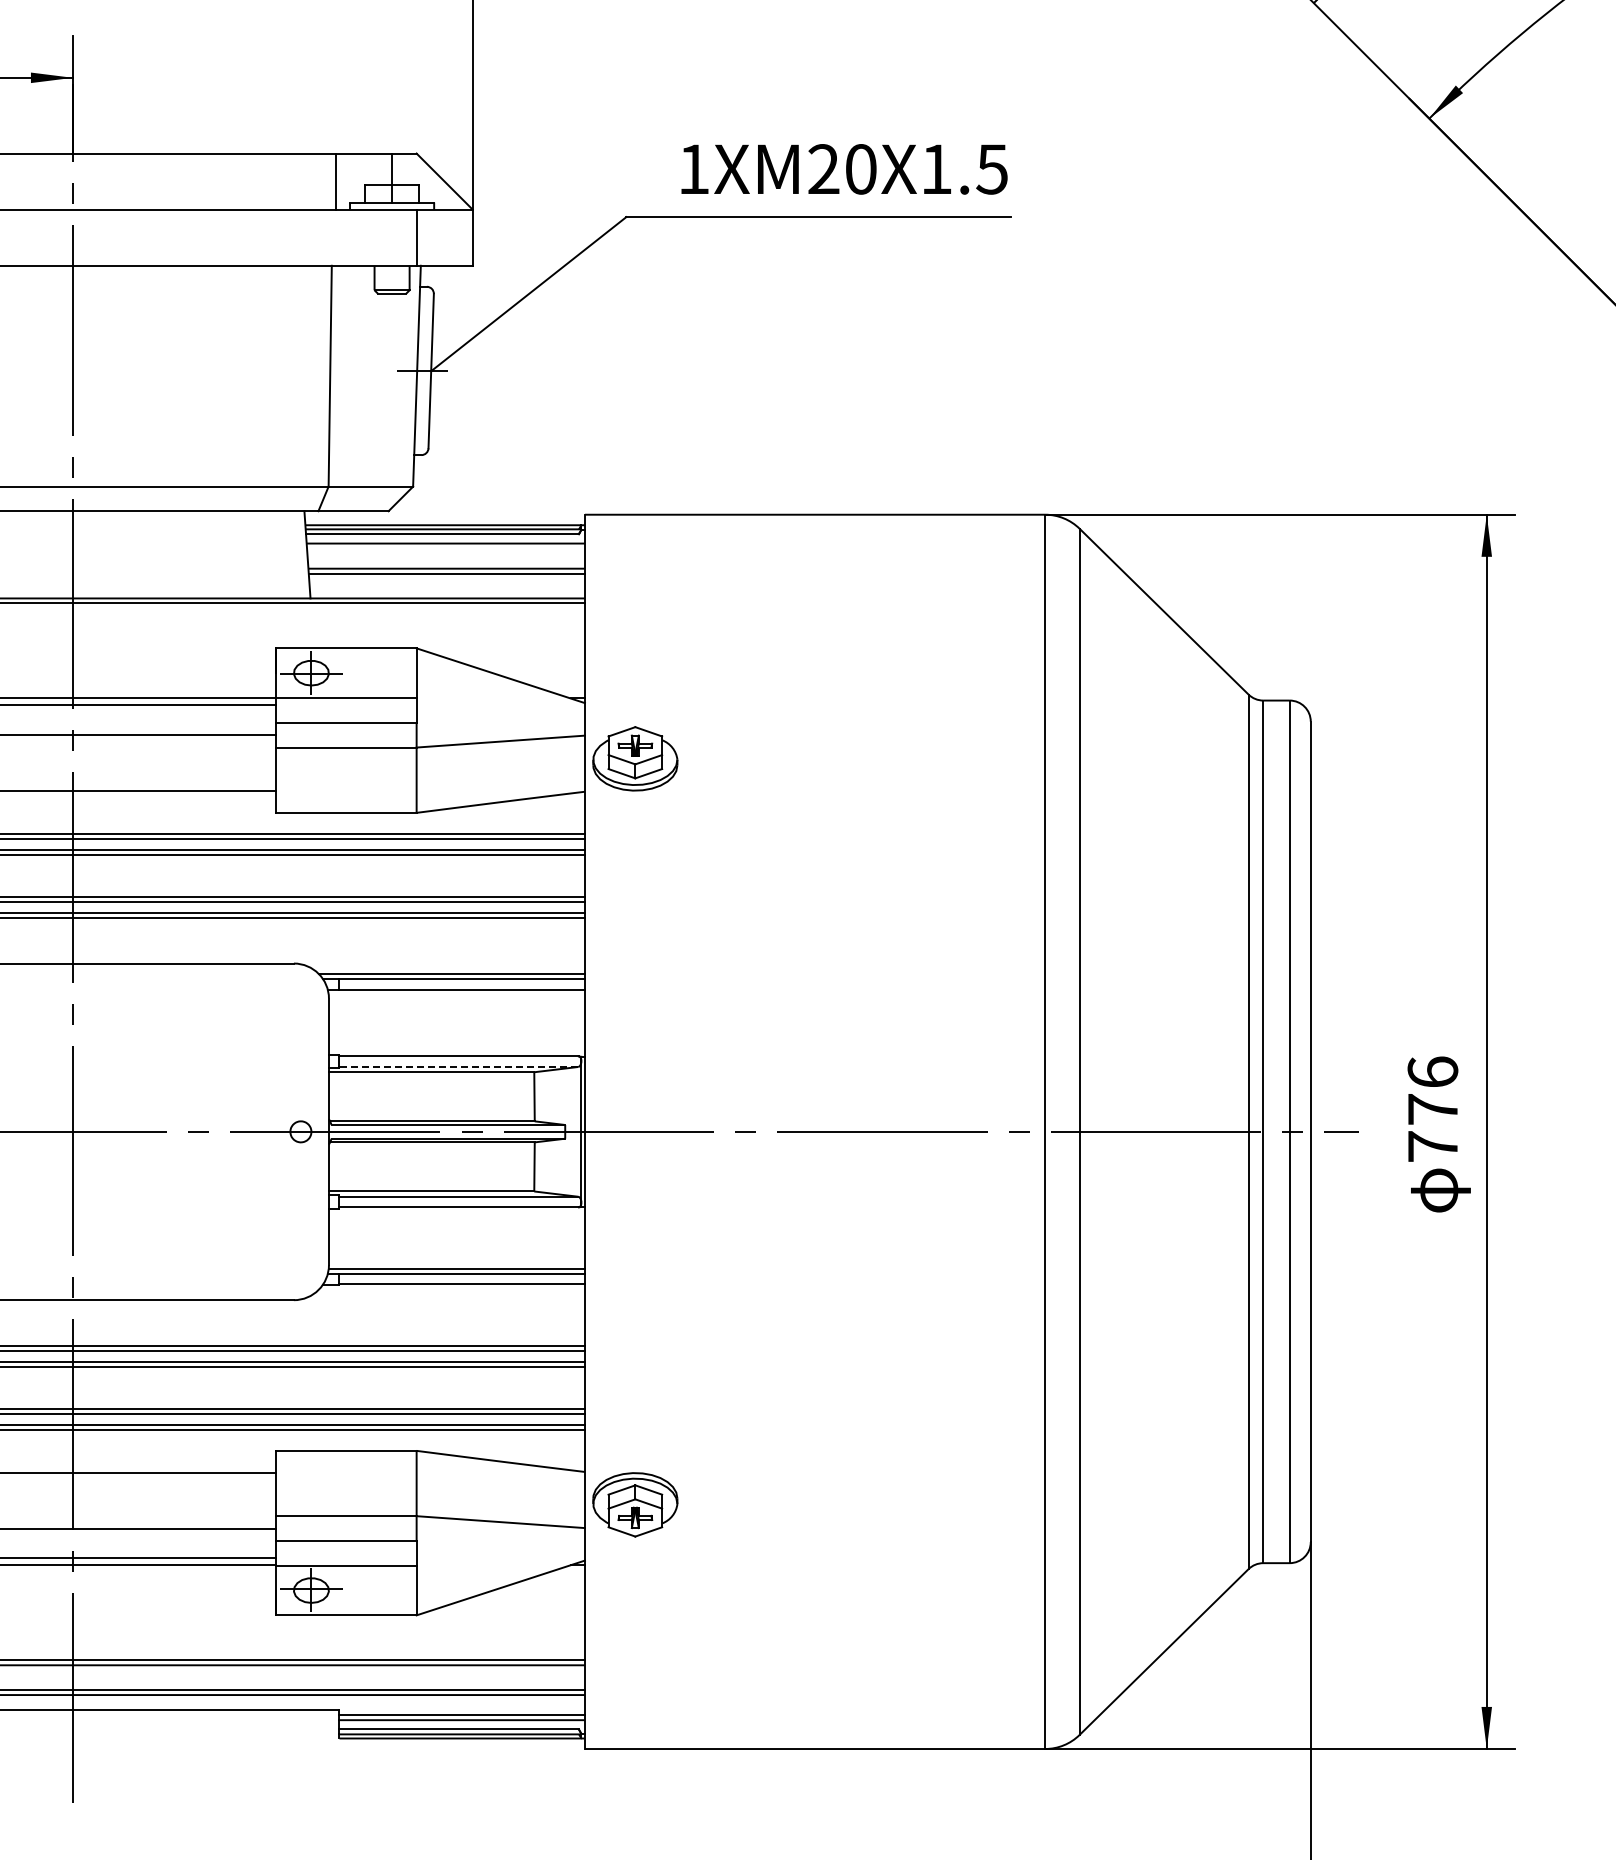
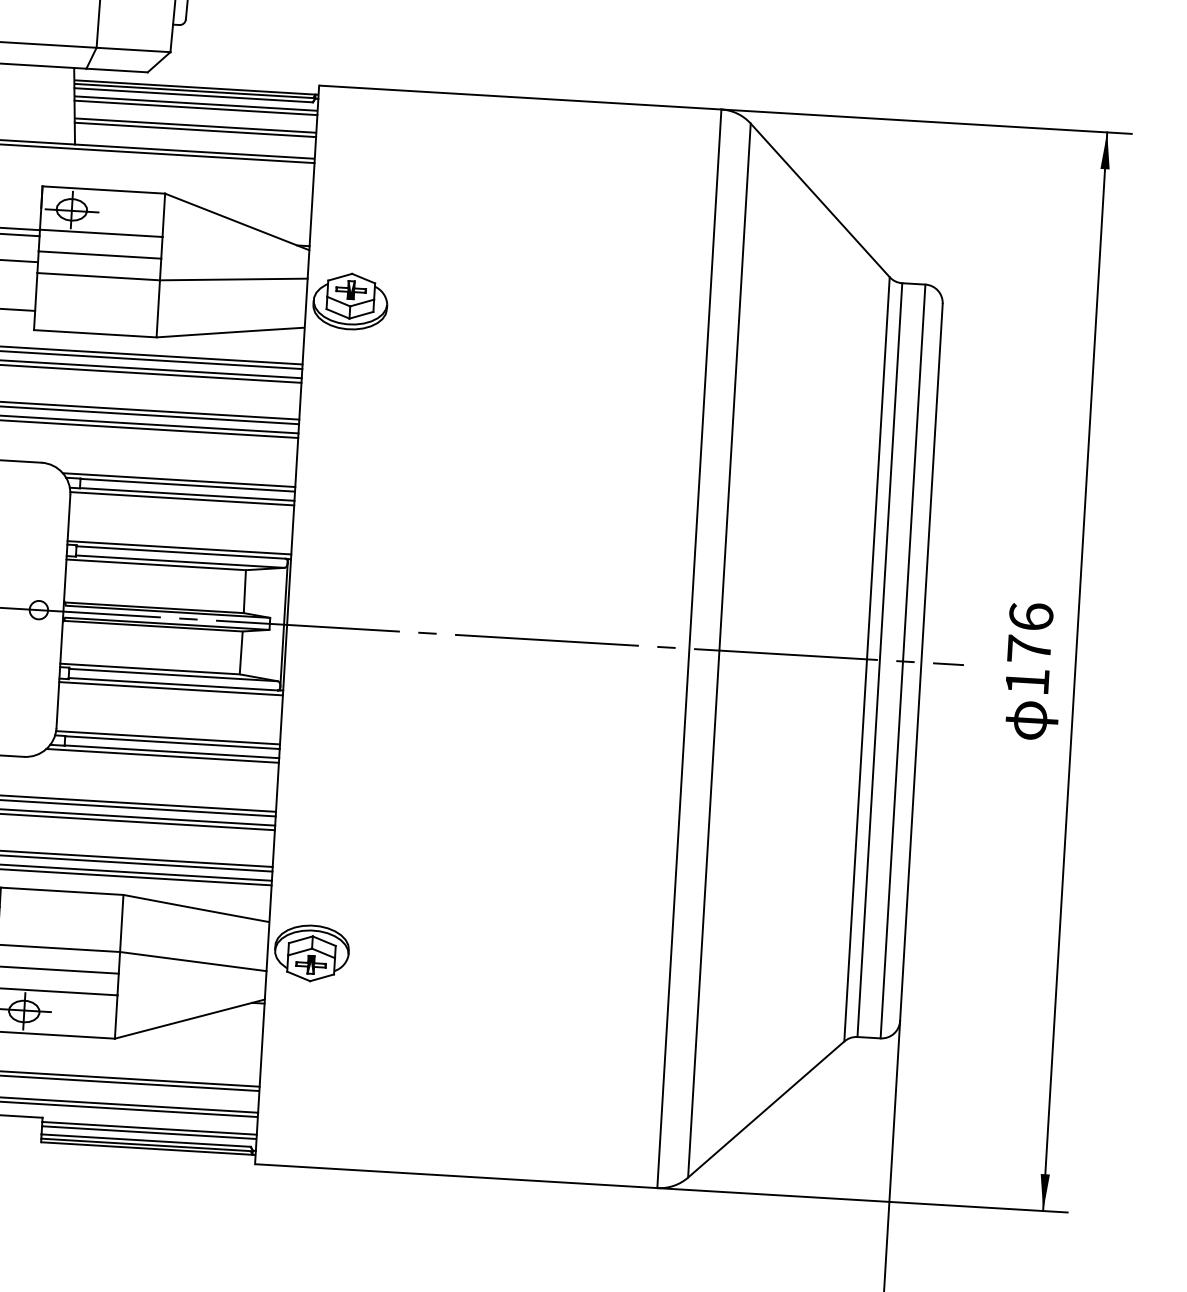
line: (445, 548) -> (195, 107), added
line: (456, 995) -> (181, 499), added
line: (456, 1051) -> (179, 548), added
line: (458, 1066) -> (180, 561), dashed -> solid
text: (1432, 1146) -> (1027, 681), 776 -> 176
line: (456, 1212) -> (170, 688), added
line: (451, 1289) -> (162, 755), added

